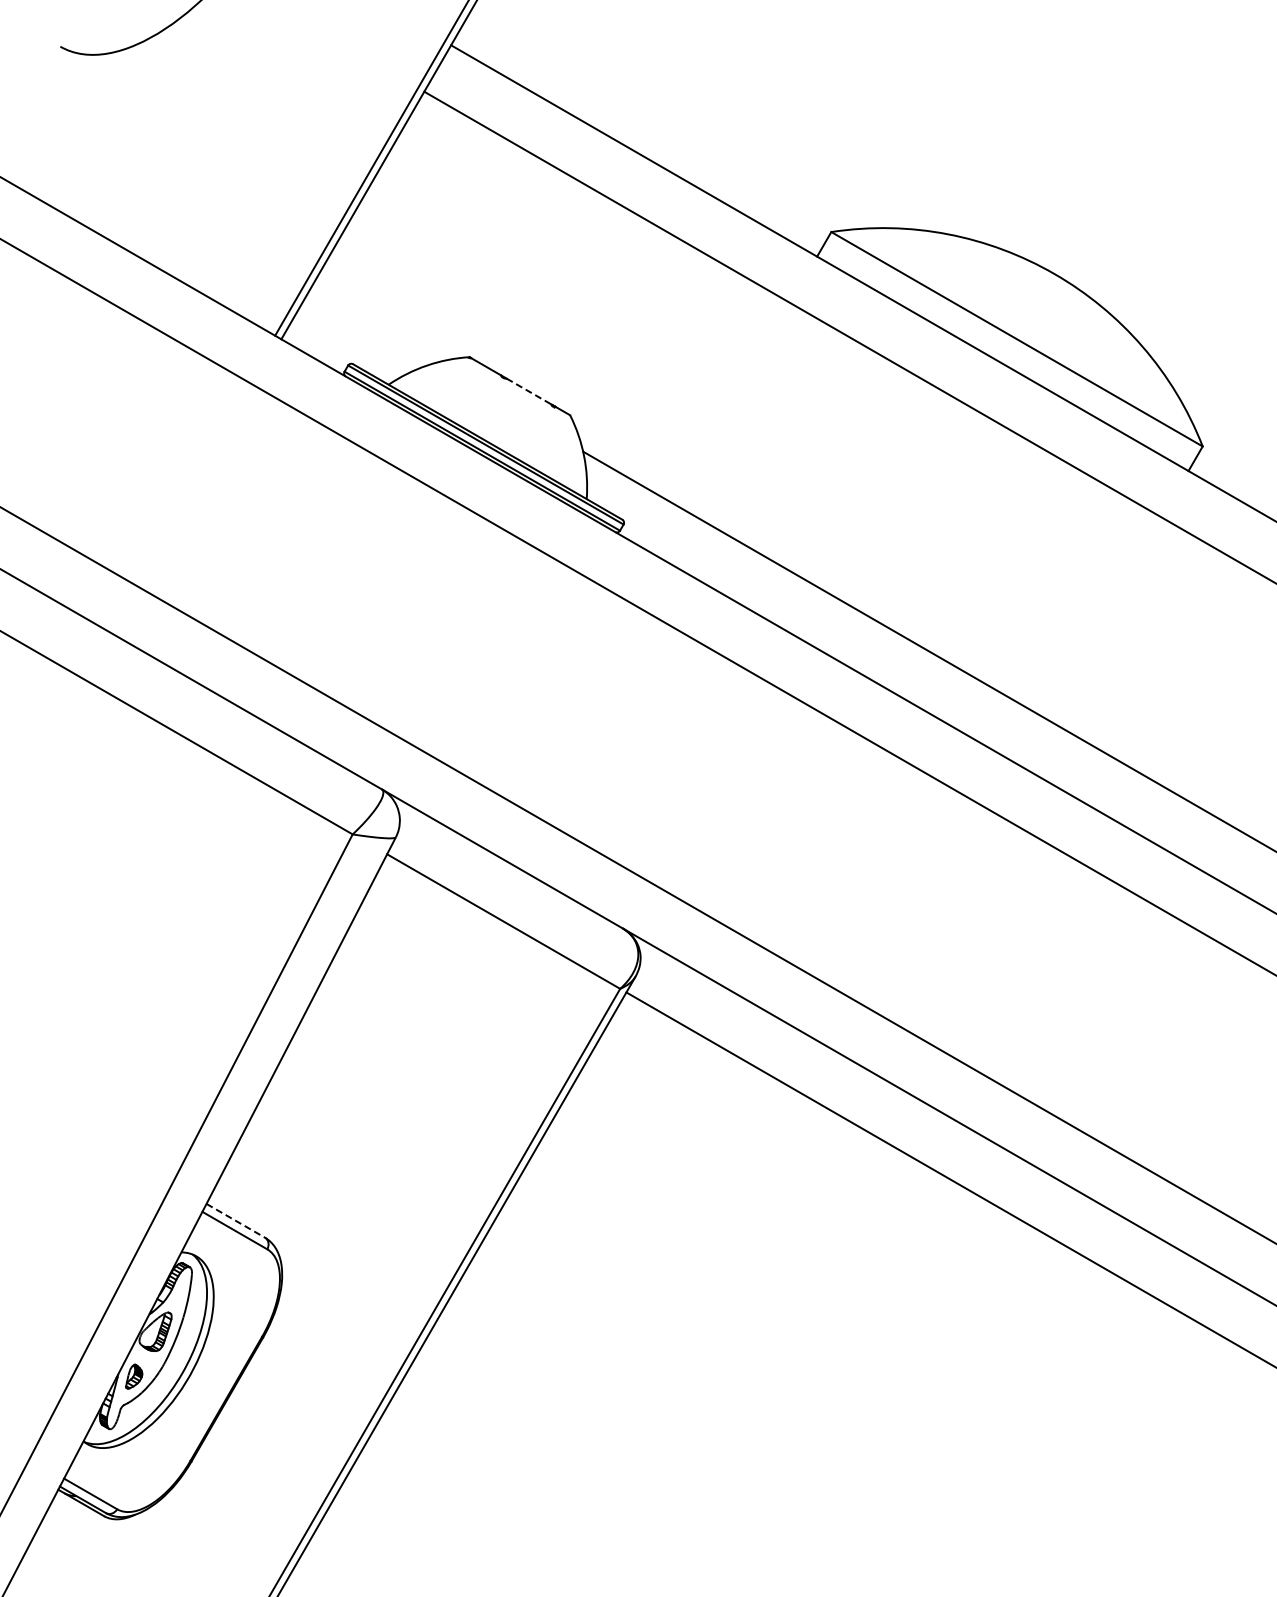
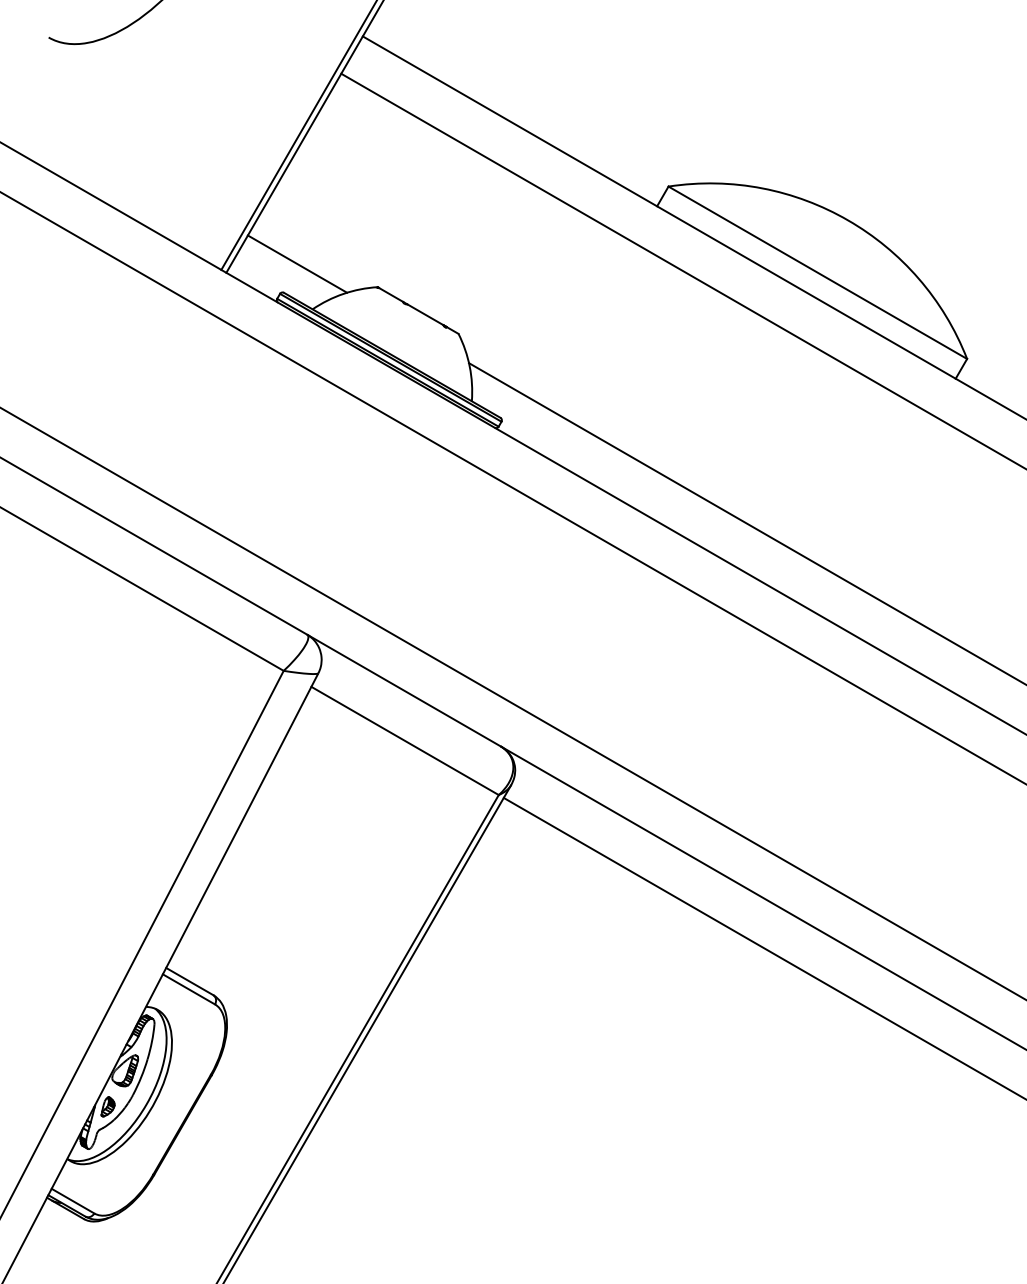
line: (369, 328) -> (297, 264), added
line: (528, 391) -> (425, 314), dashed -> solid
line: (235, 1220) -> (189, 981), dashed -> solid

